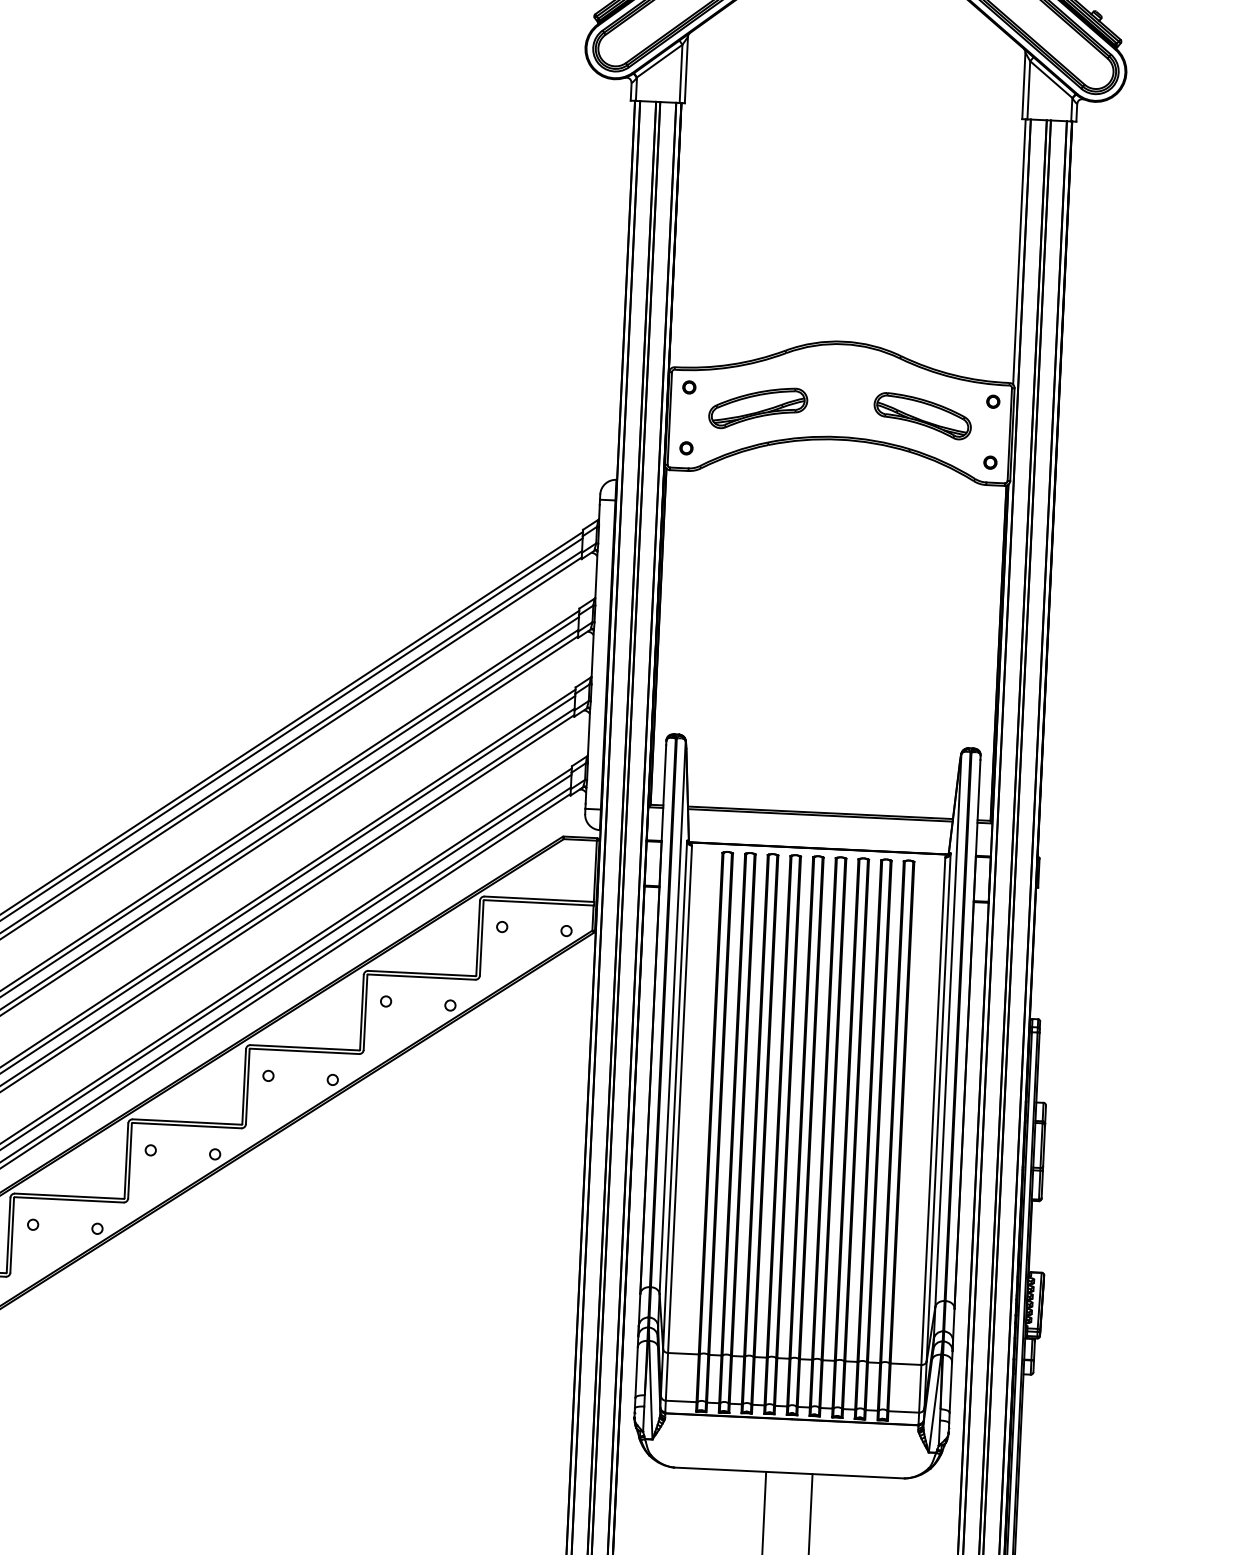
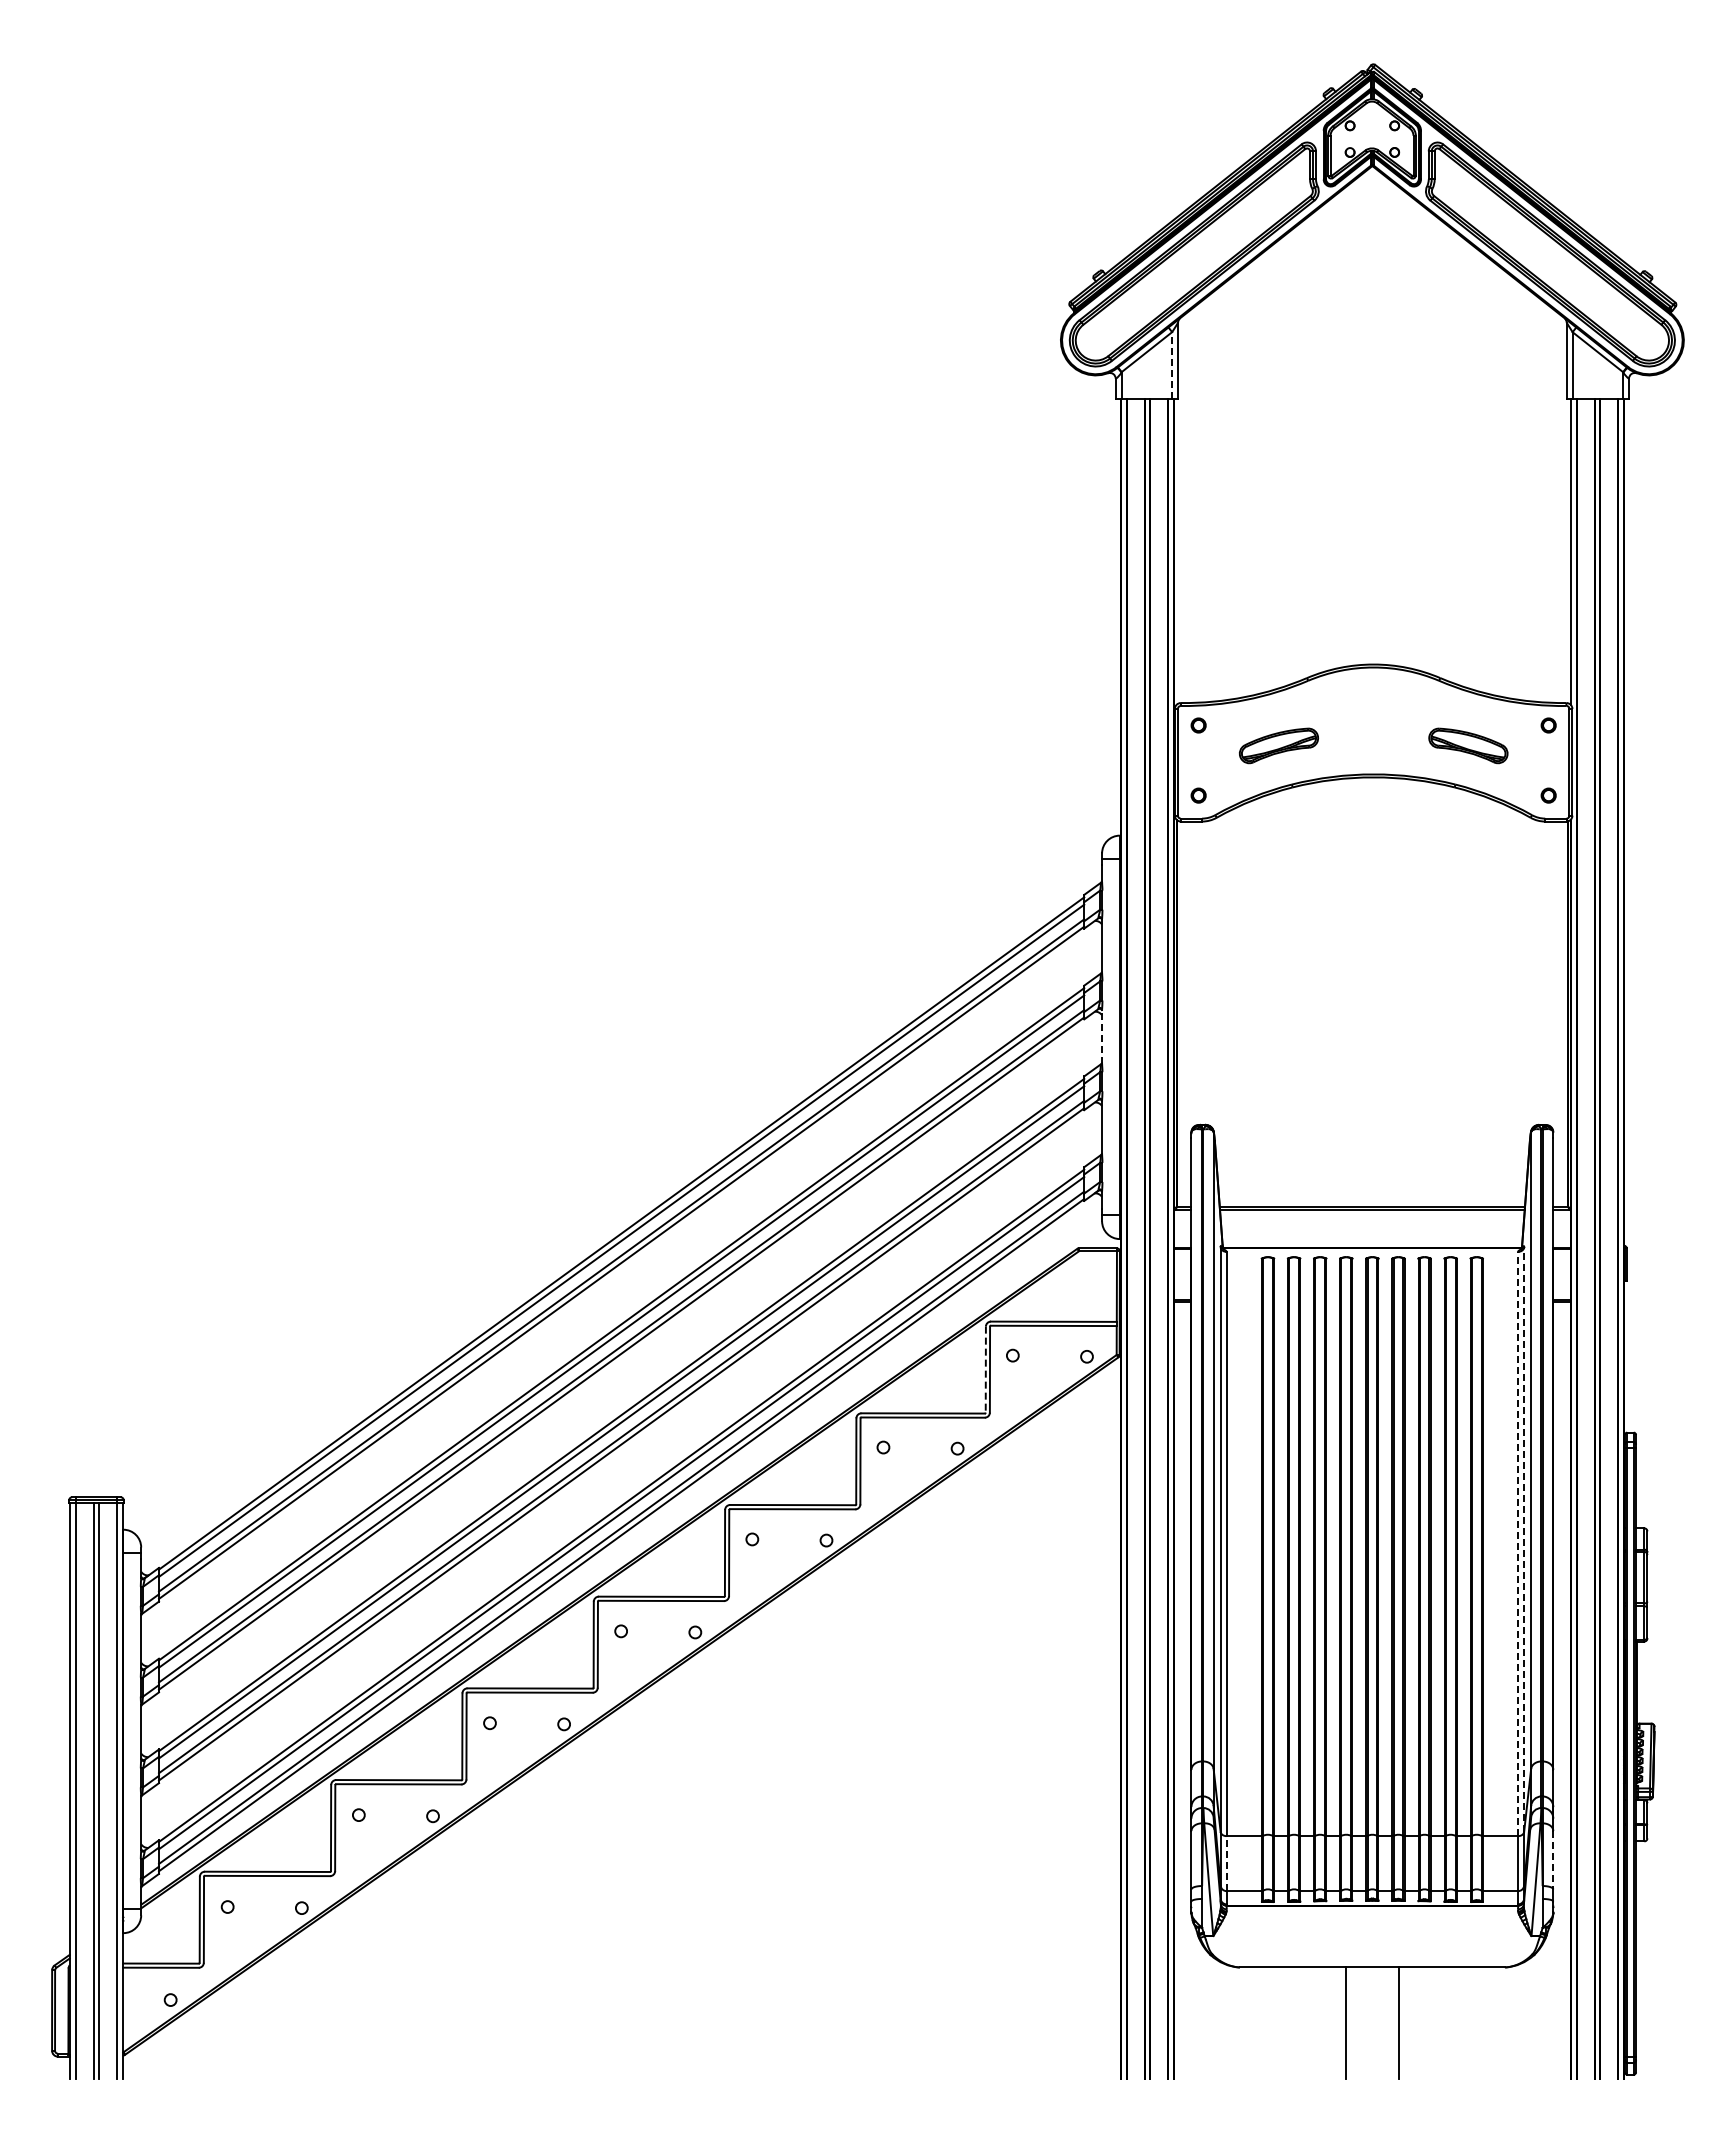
line: (681, 73) -> (1172, 365), solid -> dashed
part: (757, 408) -> (1278, 745), size x0.7
part: (922, 415) -> (1468, 745), size x0.7
line: (593, 653) -> (1102, 1036), solid -> dashed
line: (477, 938) -> (985, 1370), solid -> dashed
line: (938, 1107) -> (1524, 1539), solid -> dashed
line: (933, 1110) -> (1518, 1543), solid -> dashed
line: (666, 1376) -> (1226, 1863), solid -> dashed
line: (950, 1387) -> (1553, 1860), solid -> dashed

